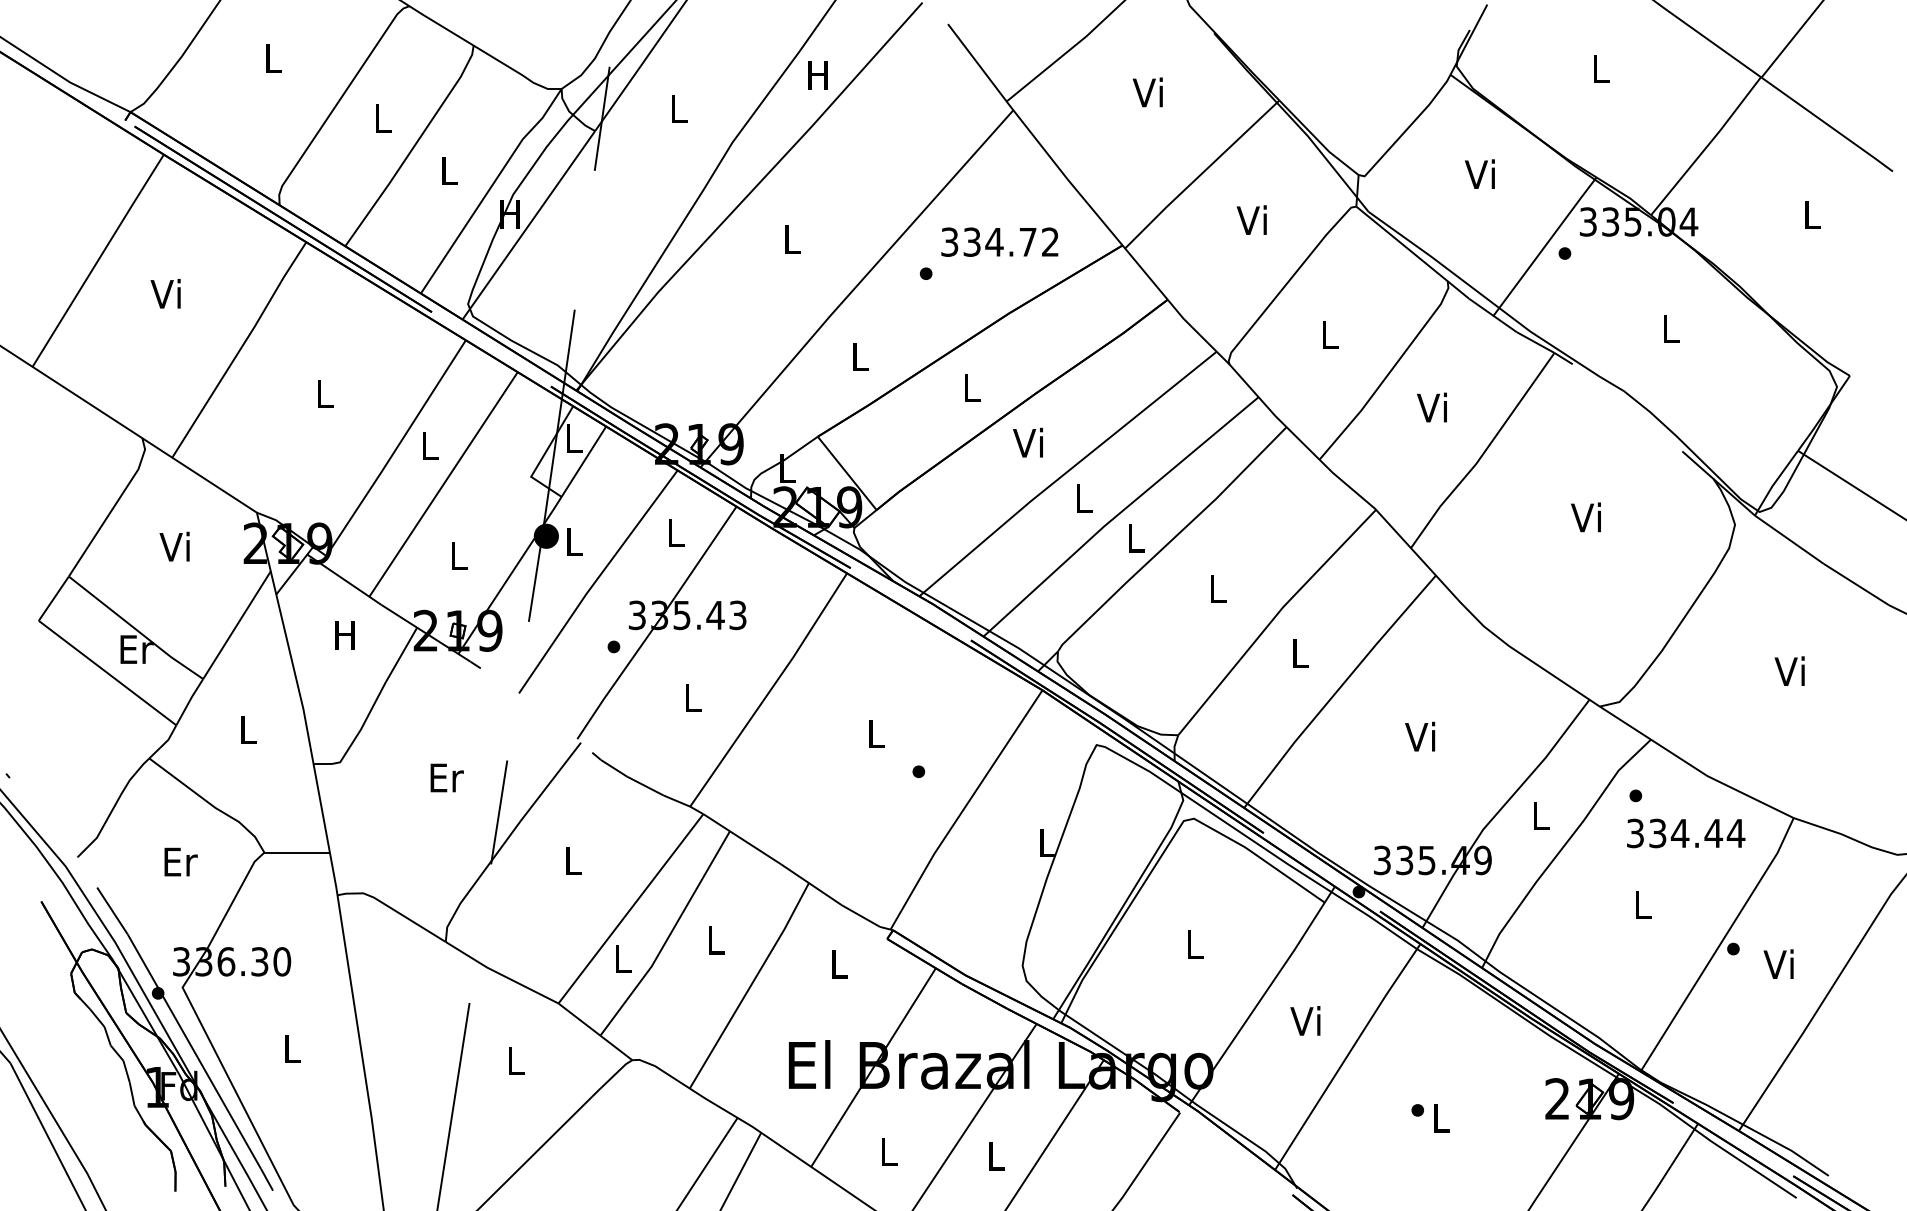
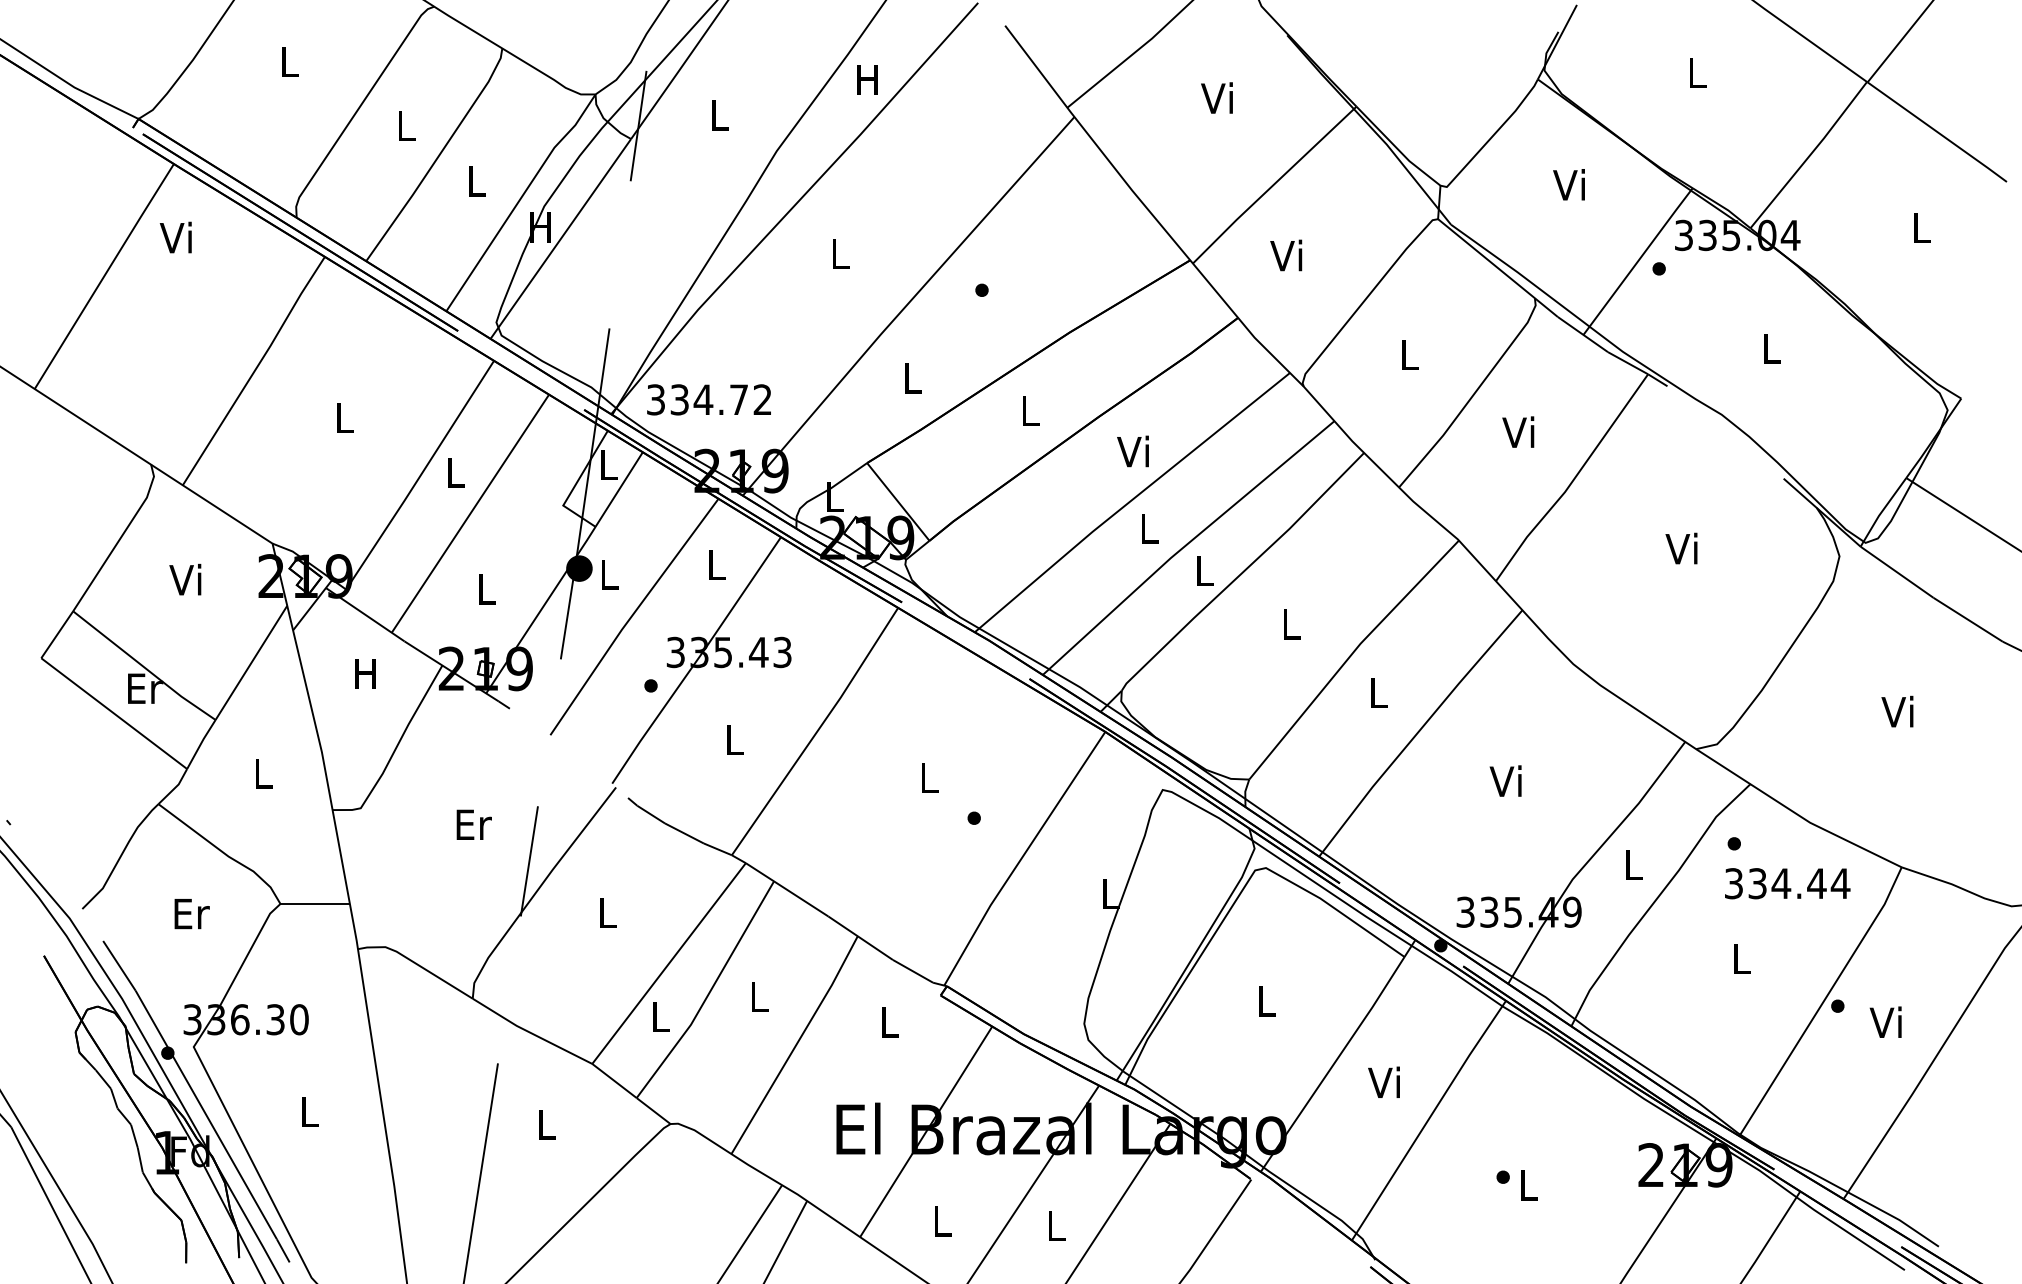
text: (1252, 220) -> (1286, 255), moved
text: (999, 241) -> (708, 399), moved
text: (165, 293) -> (175, 237), moved
text: (1027, 442) -> (1132, 451), moved

